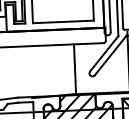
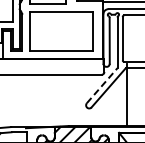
line: (104, 53) -> (102, 85), solid -> dashed
line: (75, 69) -> (71, 100), removed

